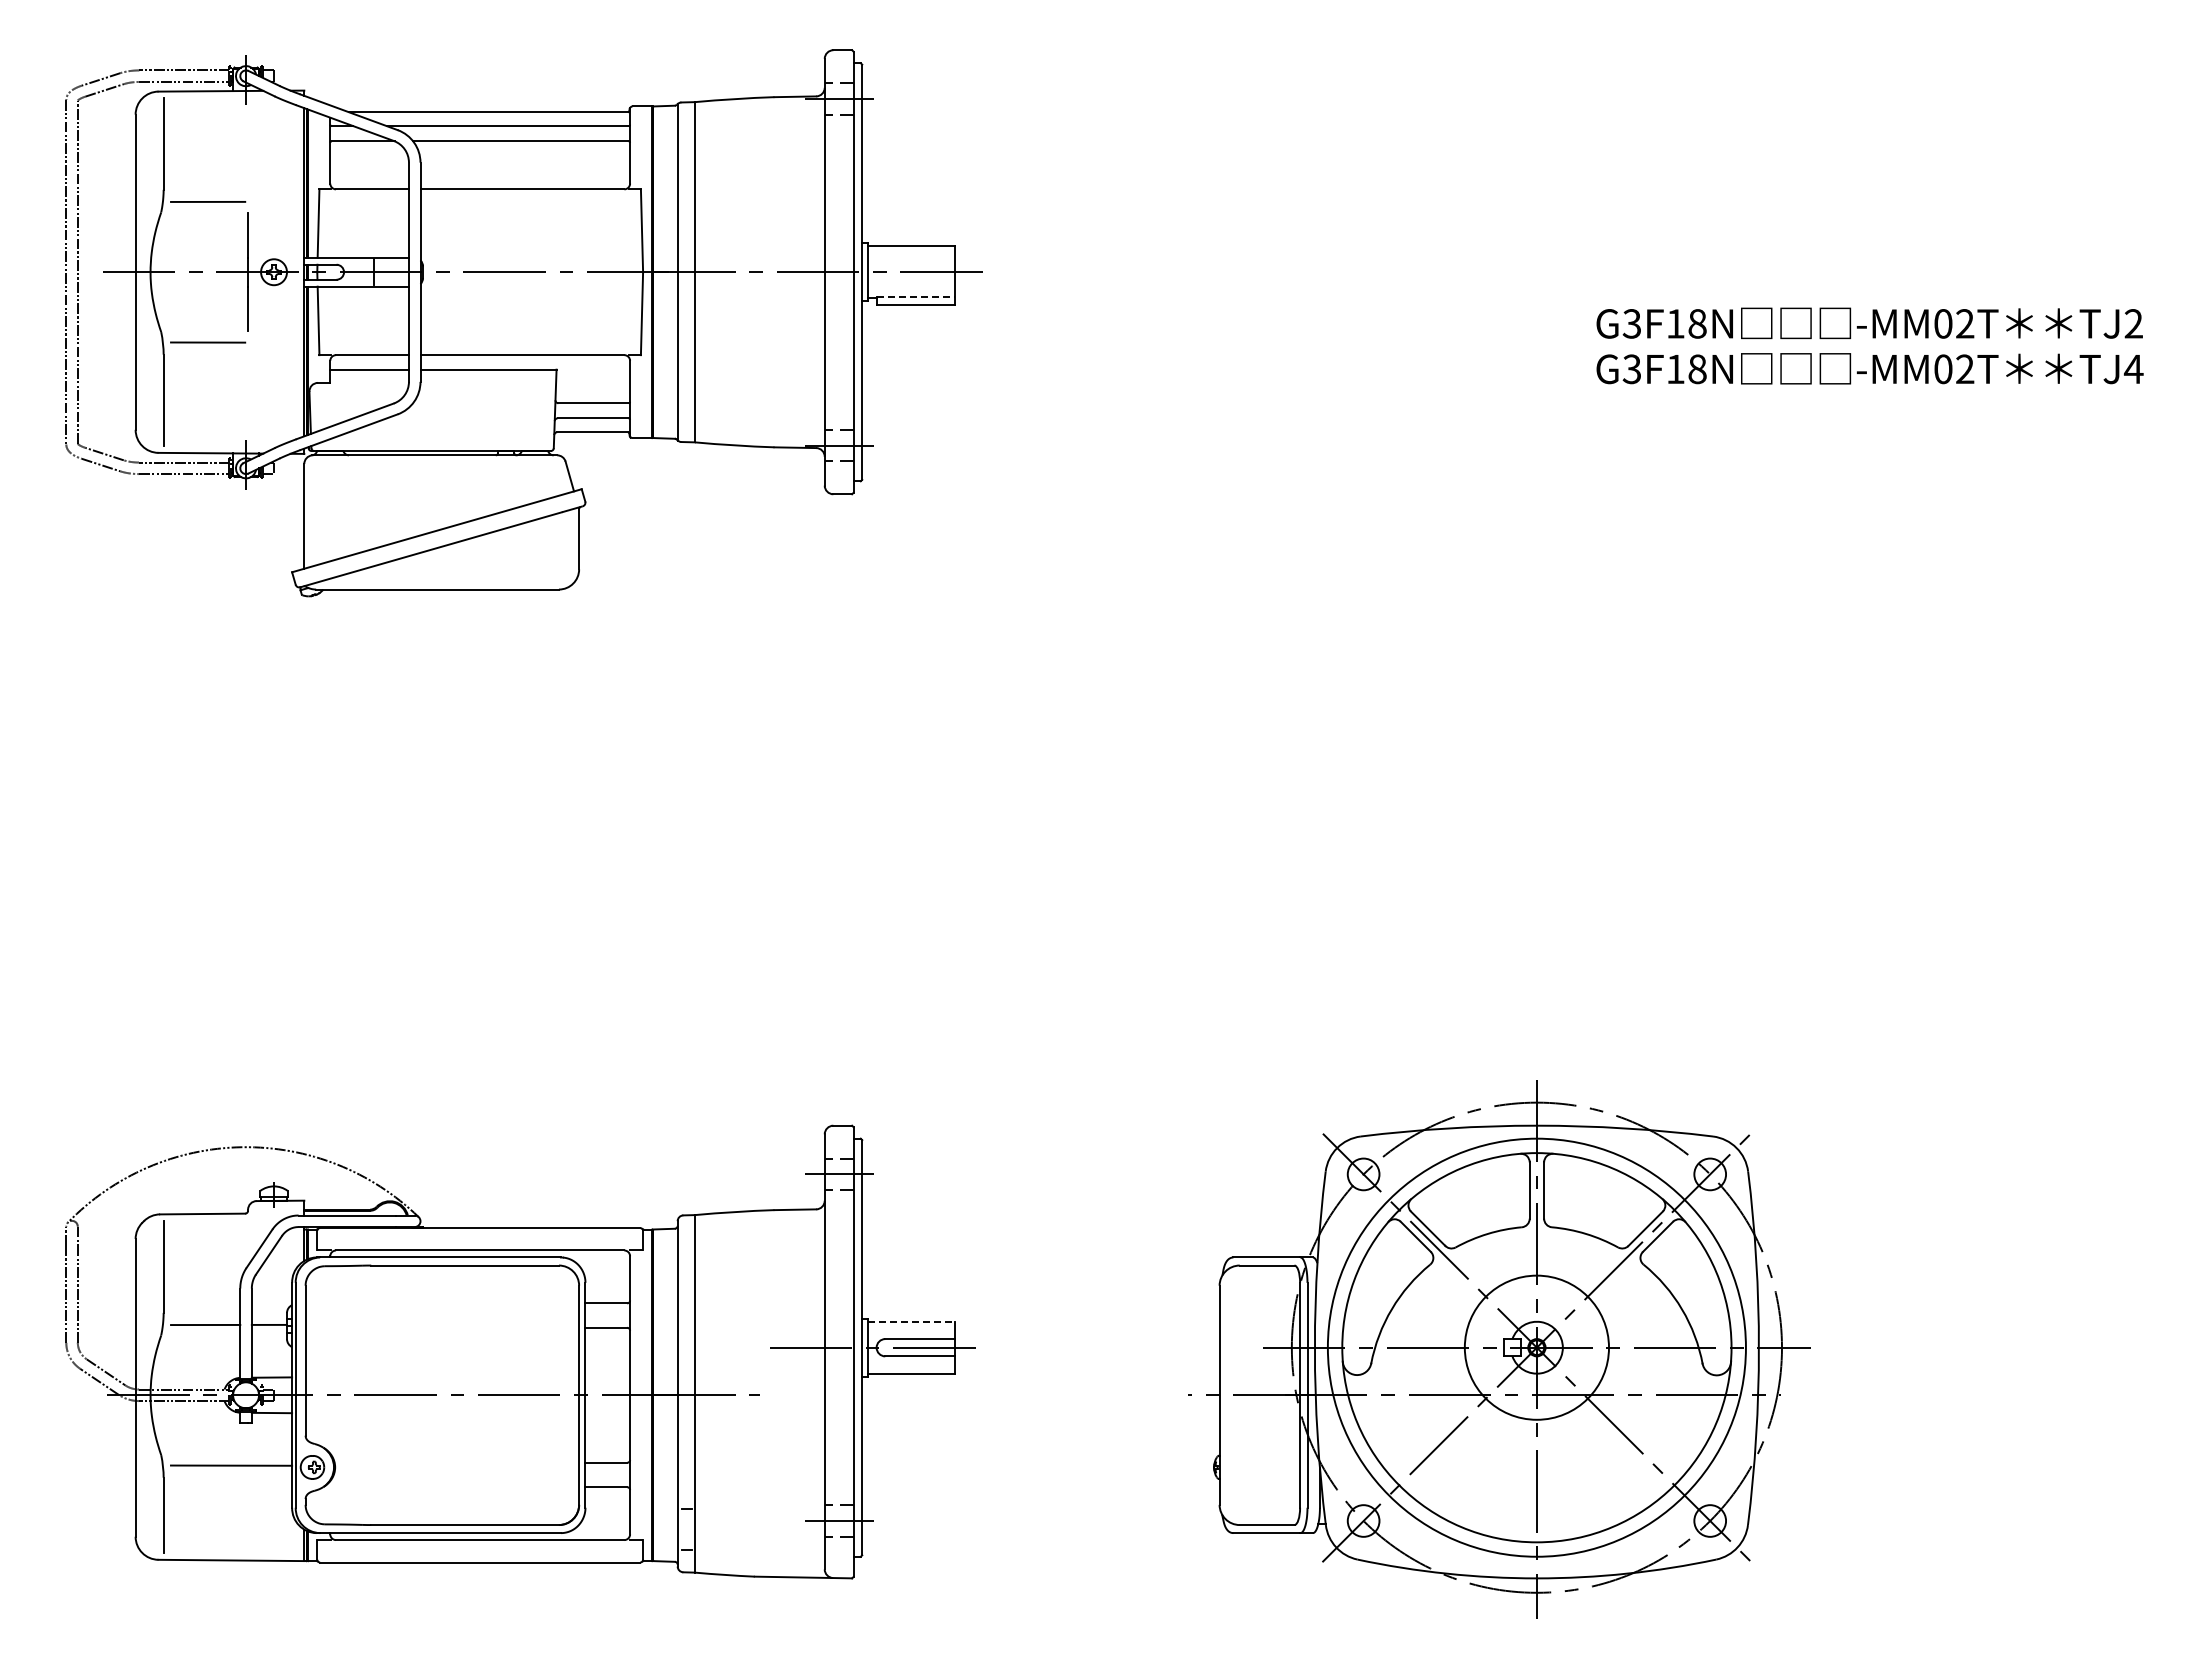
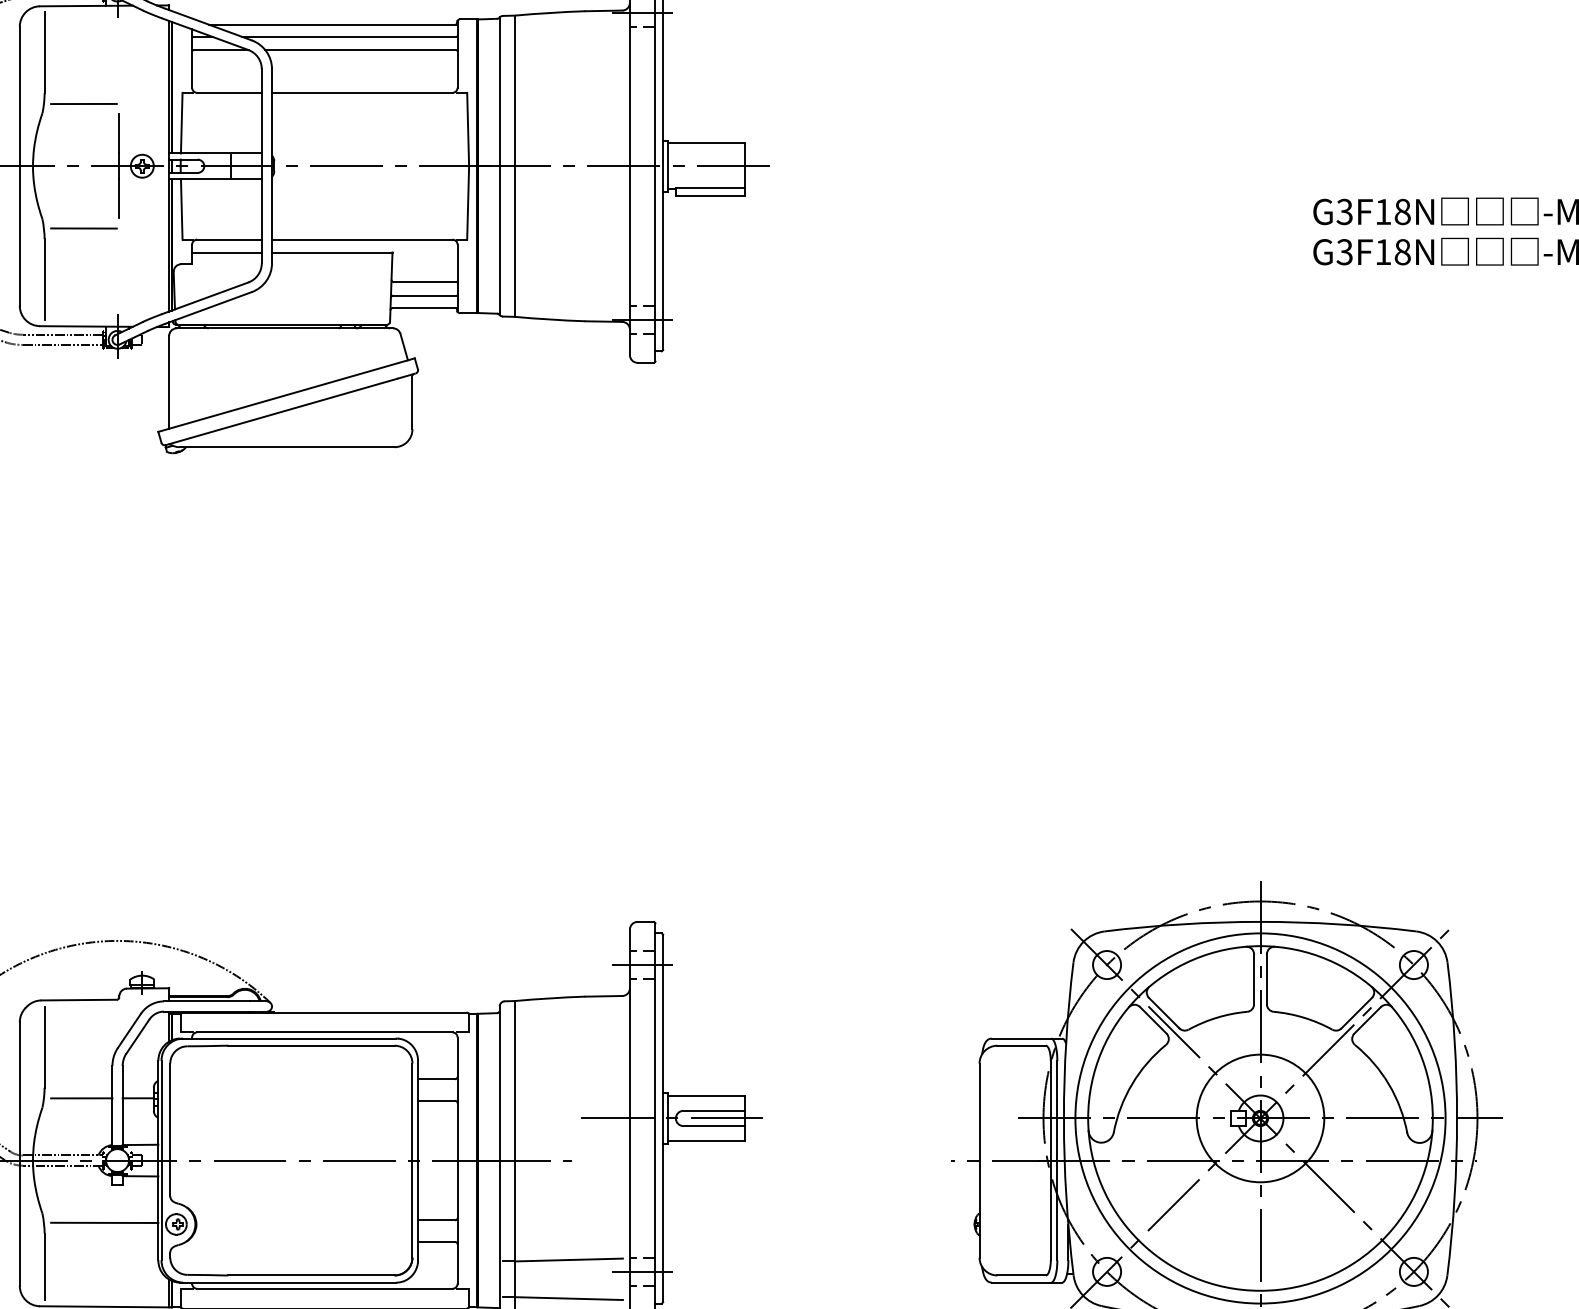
line: (915, 296) -> (710, 187), dashed -> solid
line: (911, 1321) -> (706, 1095), dashed -> solid
line: (755, 1507) -> (568, 1259), added
line: (755, 1550) -> (568, 1298), added

